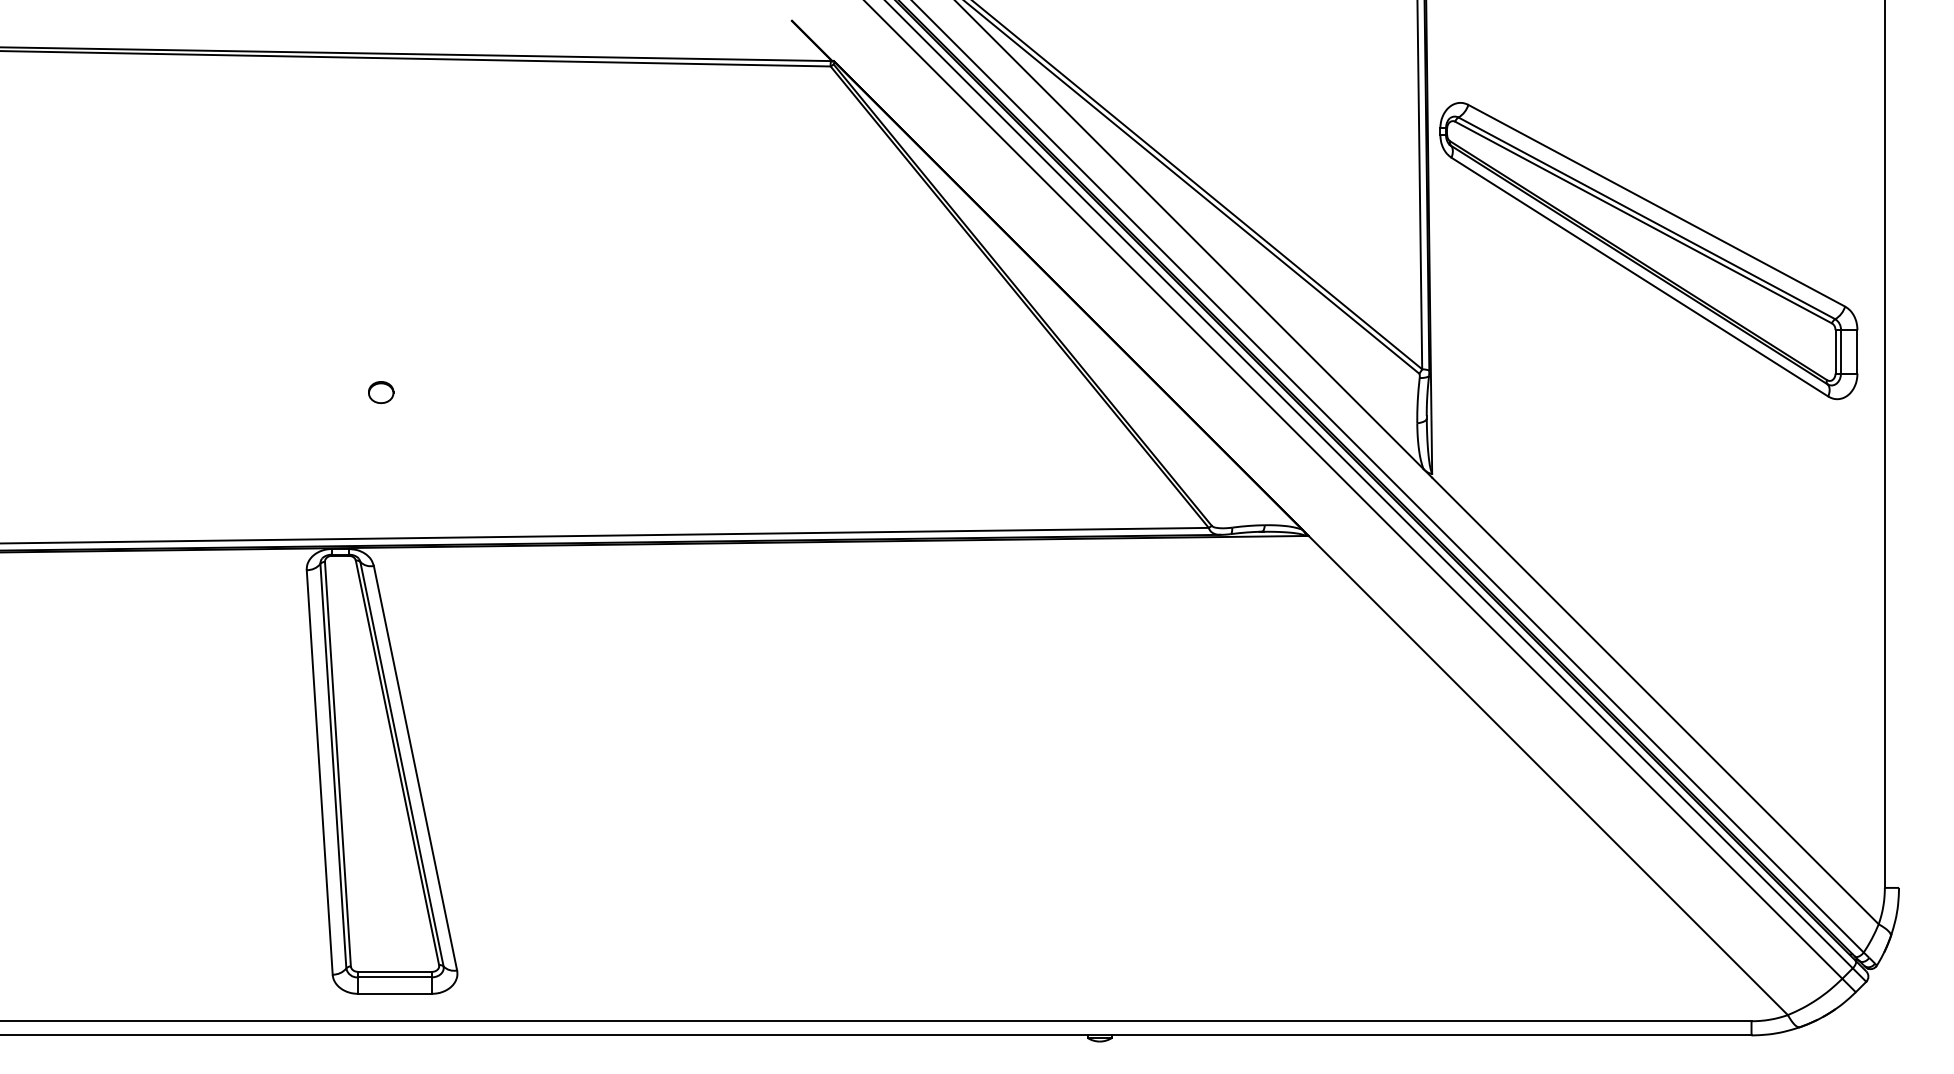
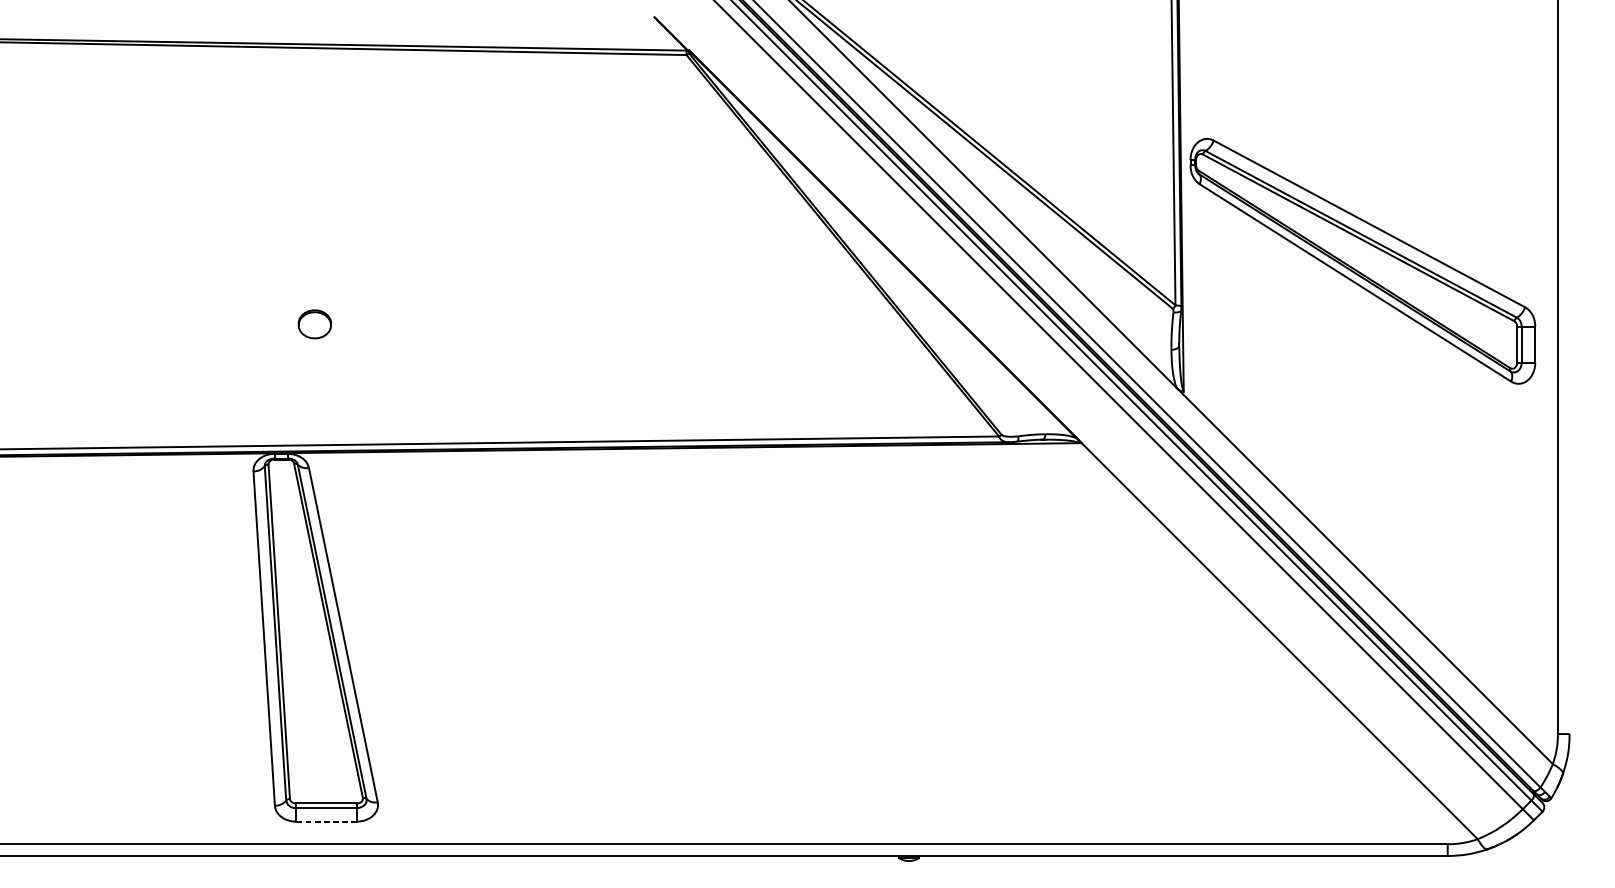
part: (1648, 251) -> (1362, 261), moved
part: (381, 392) -> (315, 324), size x1.6
line: (395, 993) -> (326, 821), solid -> dashed

